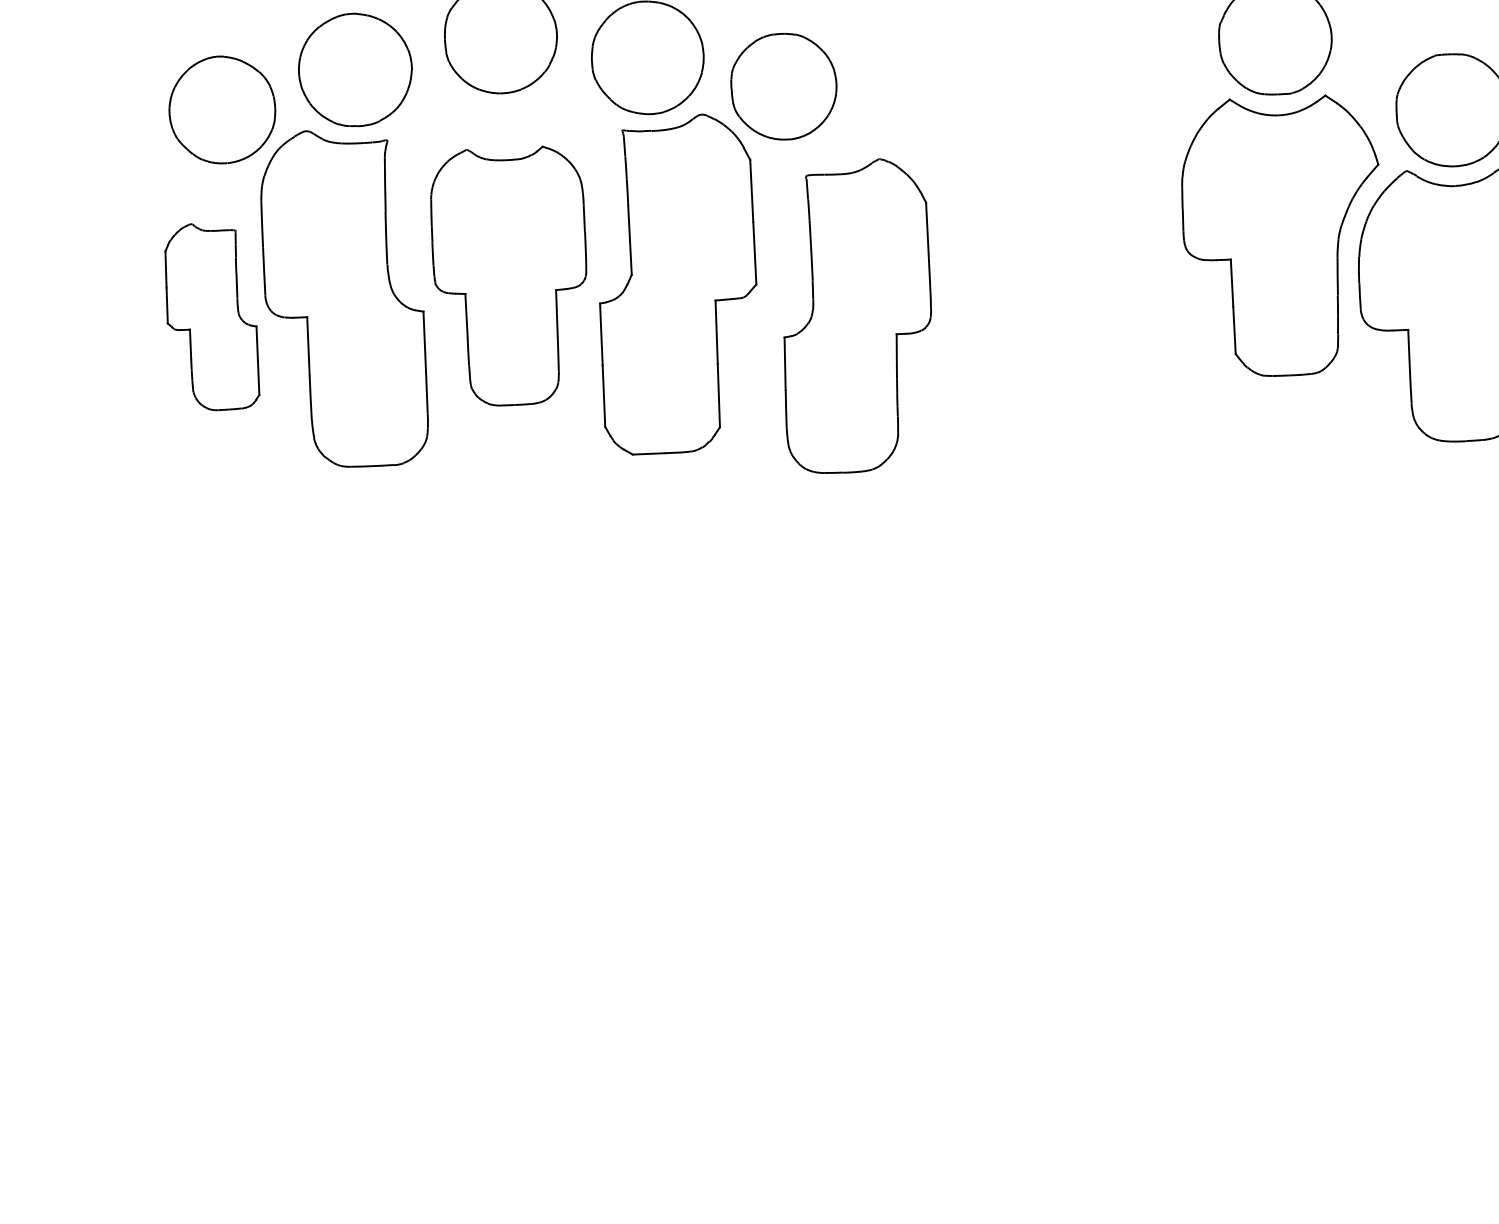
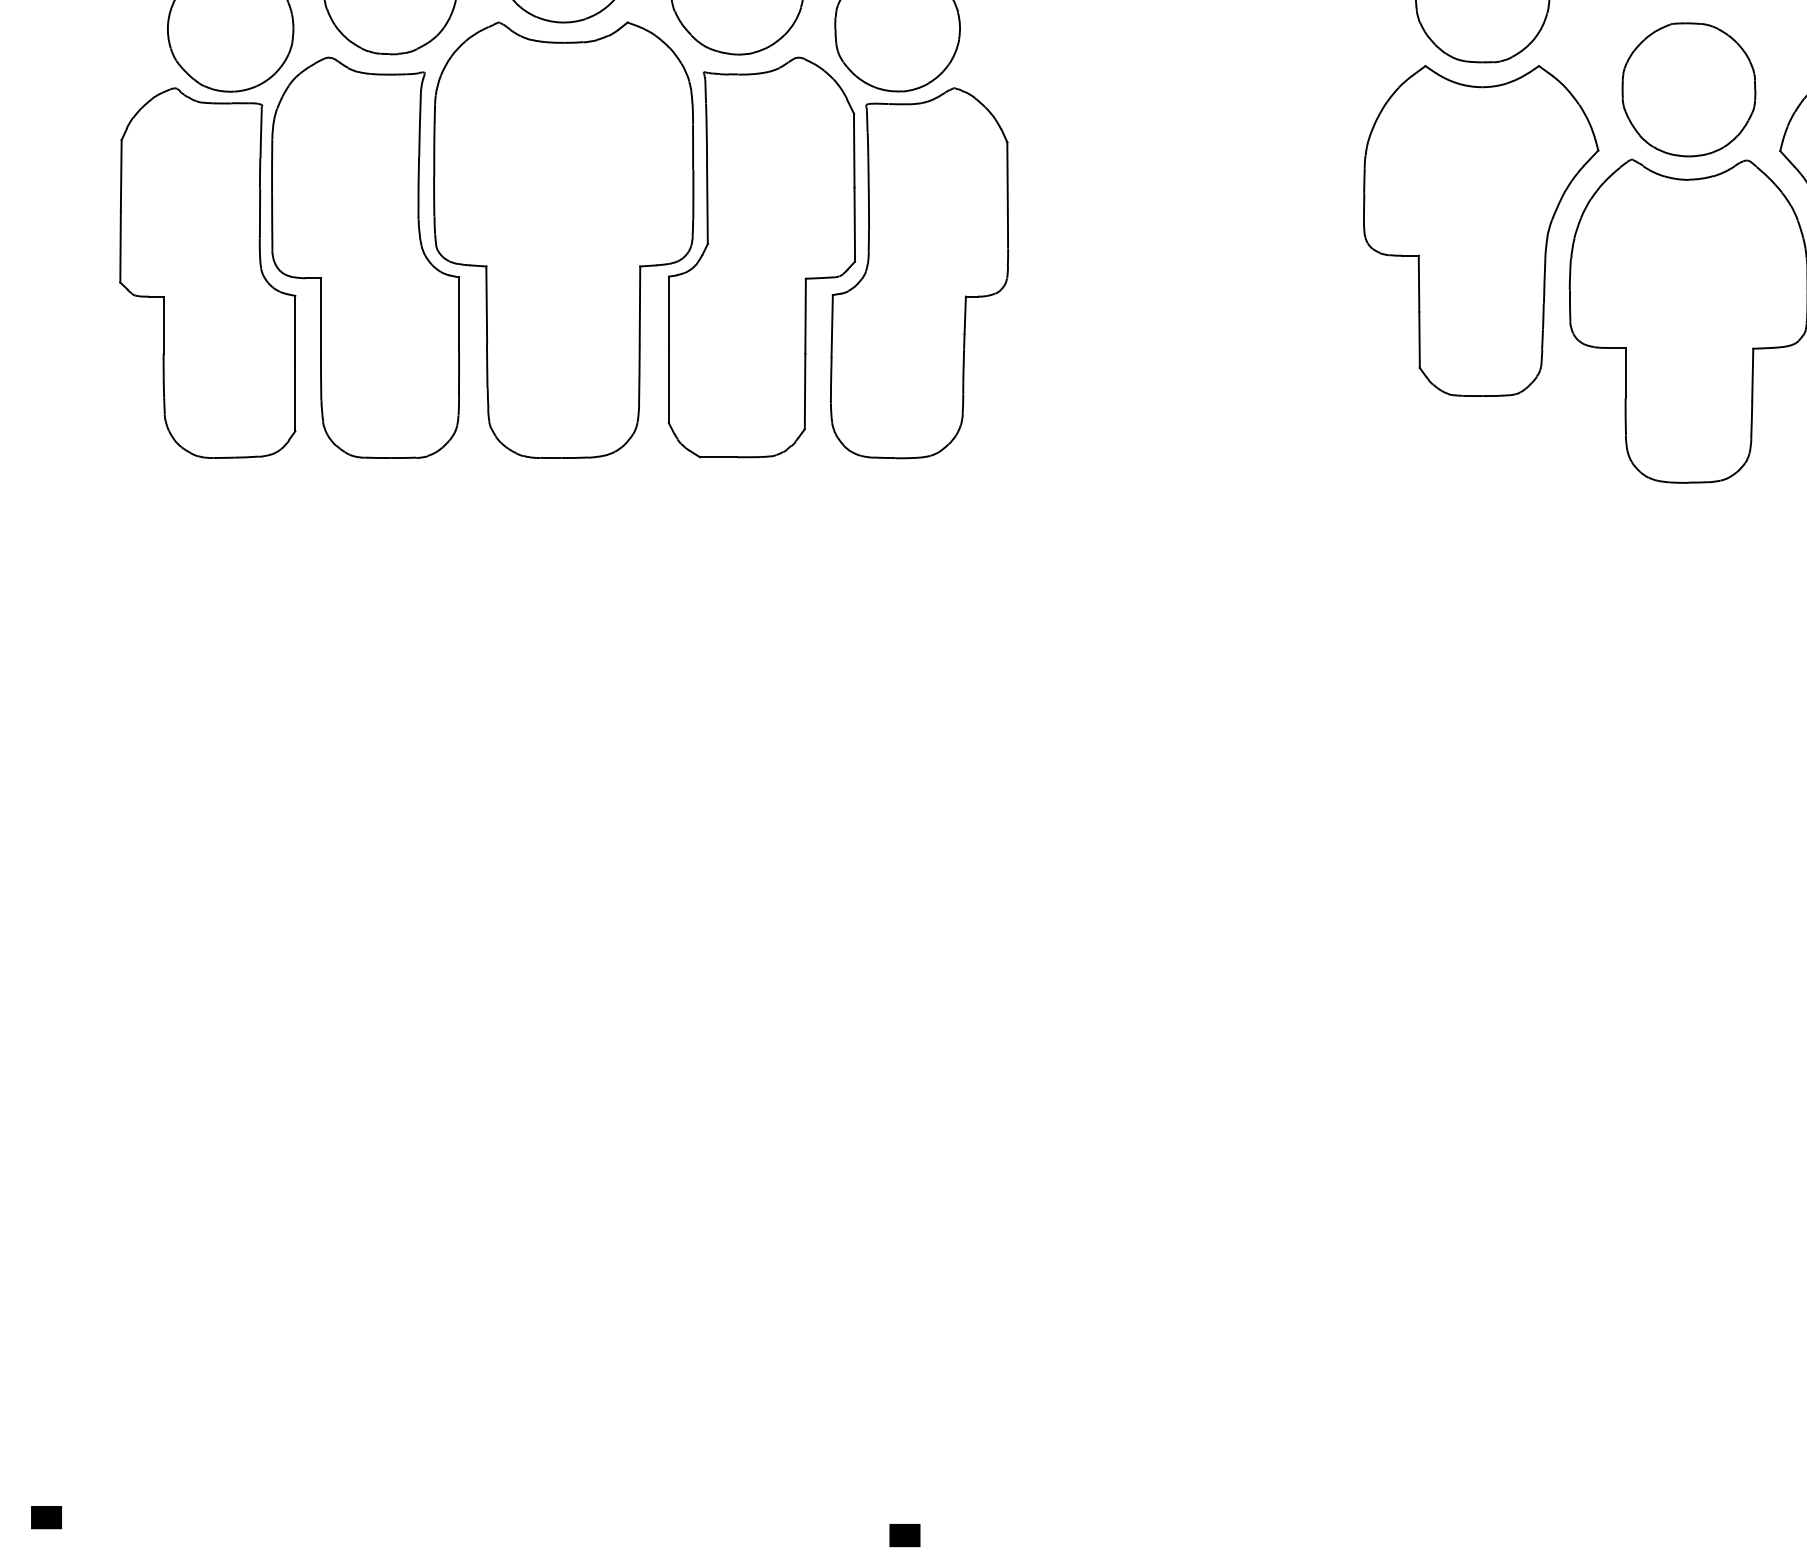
part: (510, 276) -> (563, 239), size x1.43
part: (211, 316) -> (207, 272), size x1.67
part: (856, 316) -> (919, 273), moved

